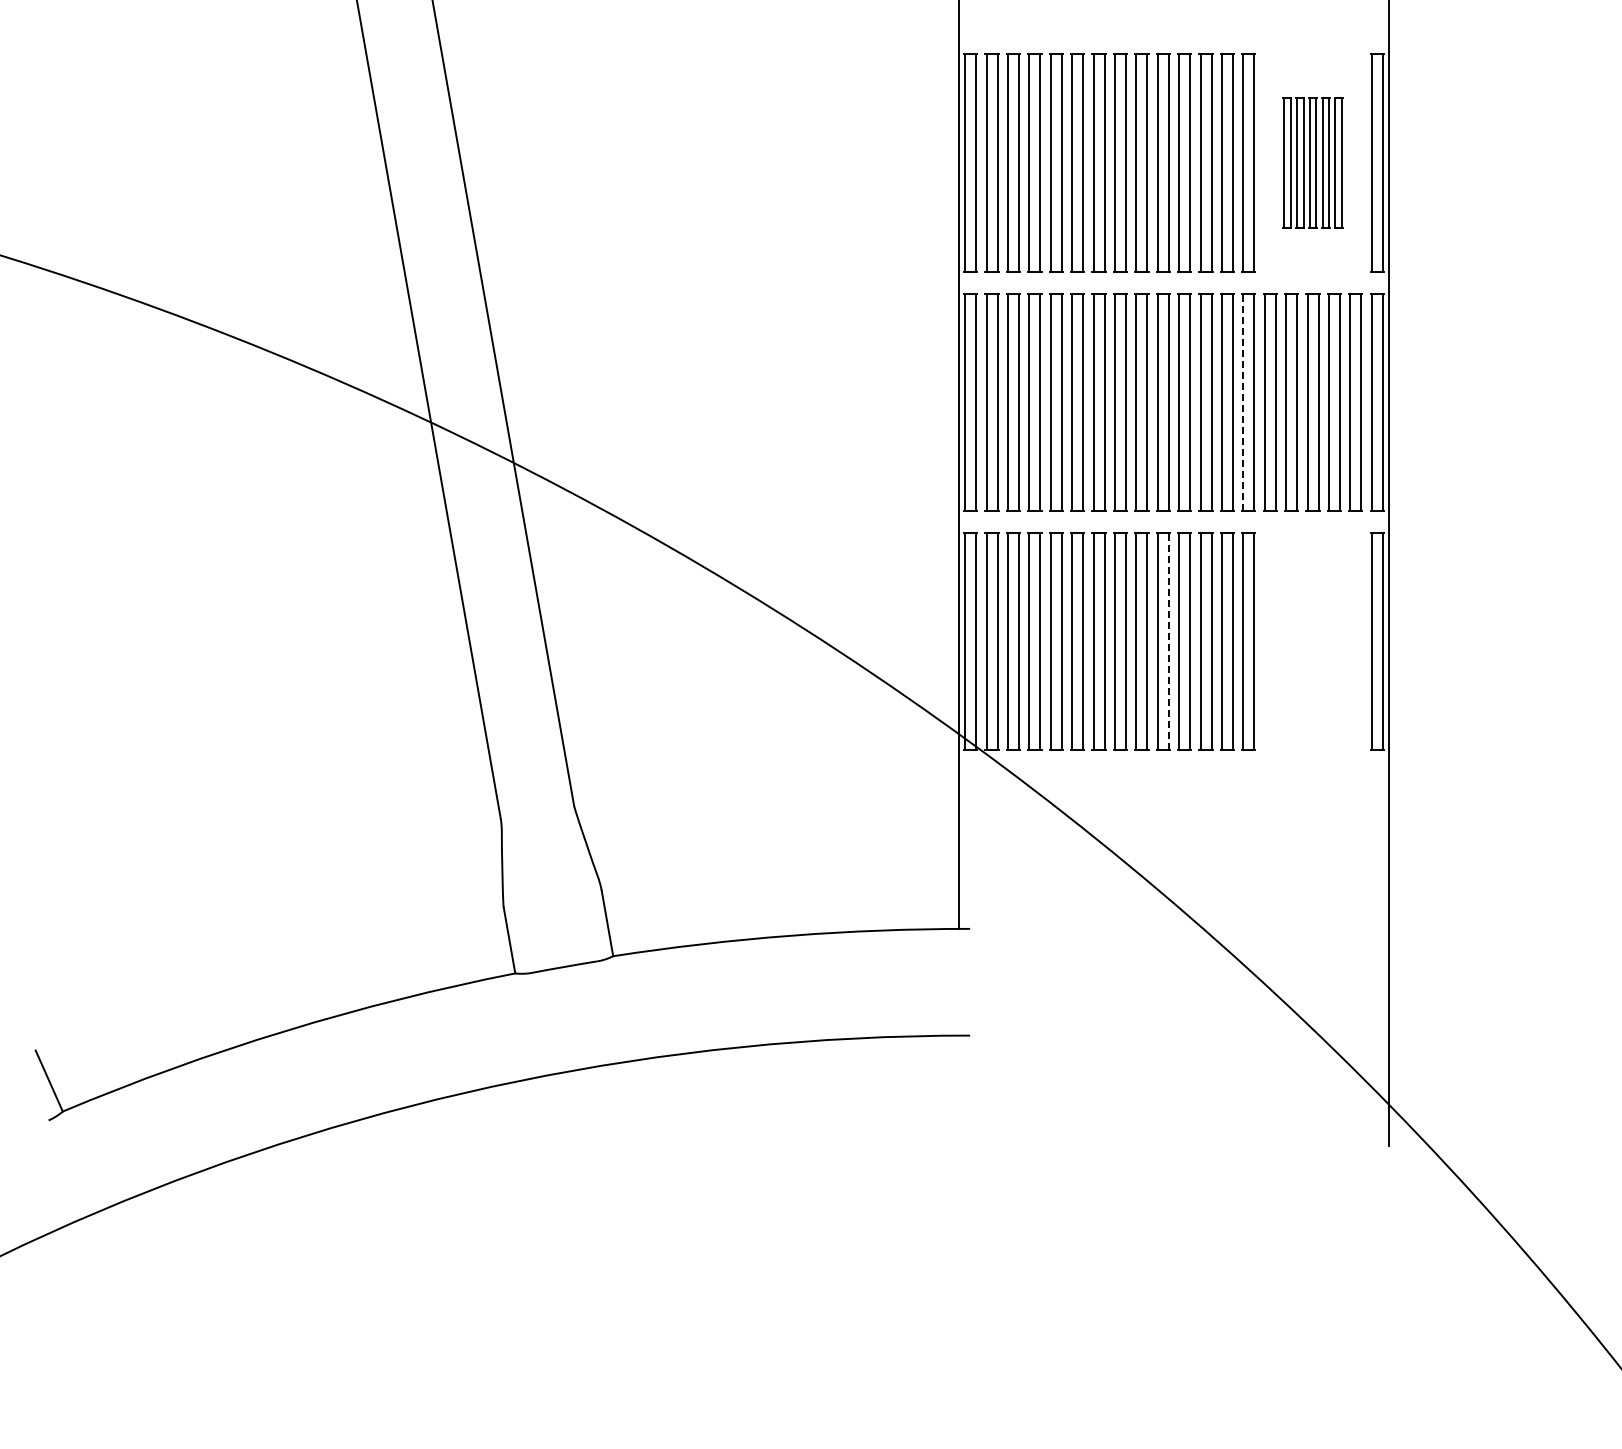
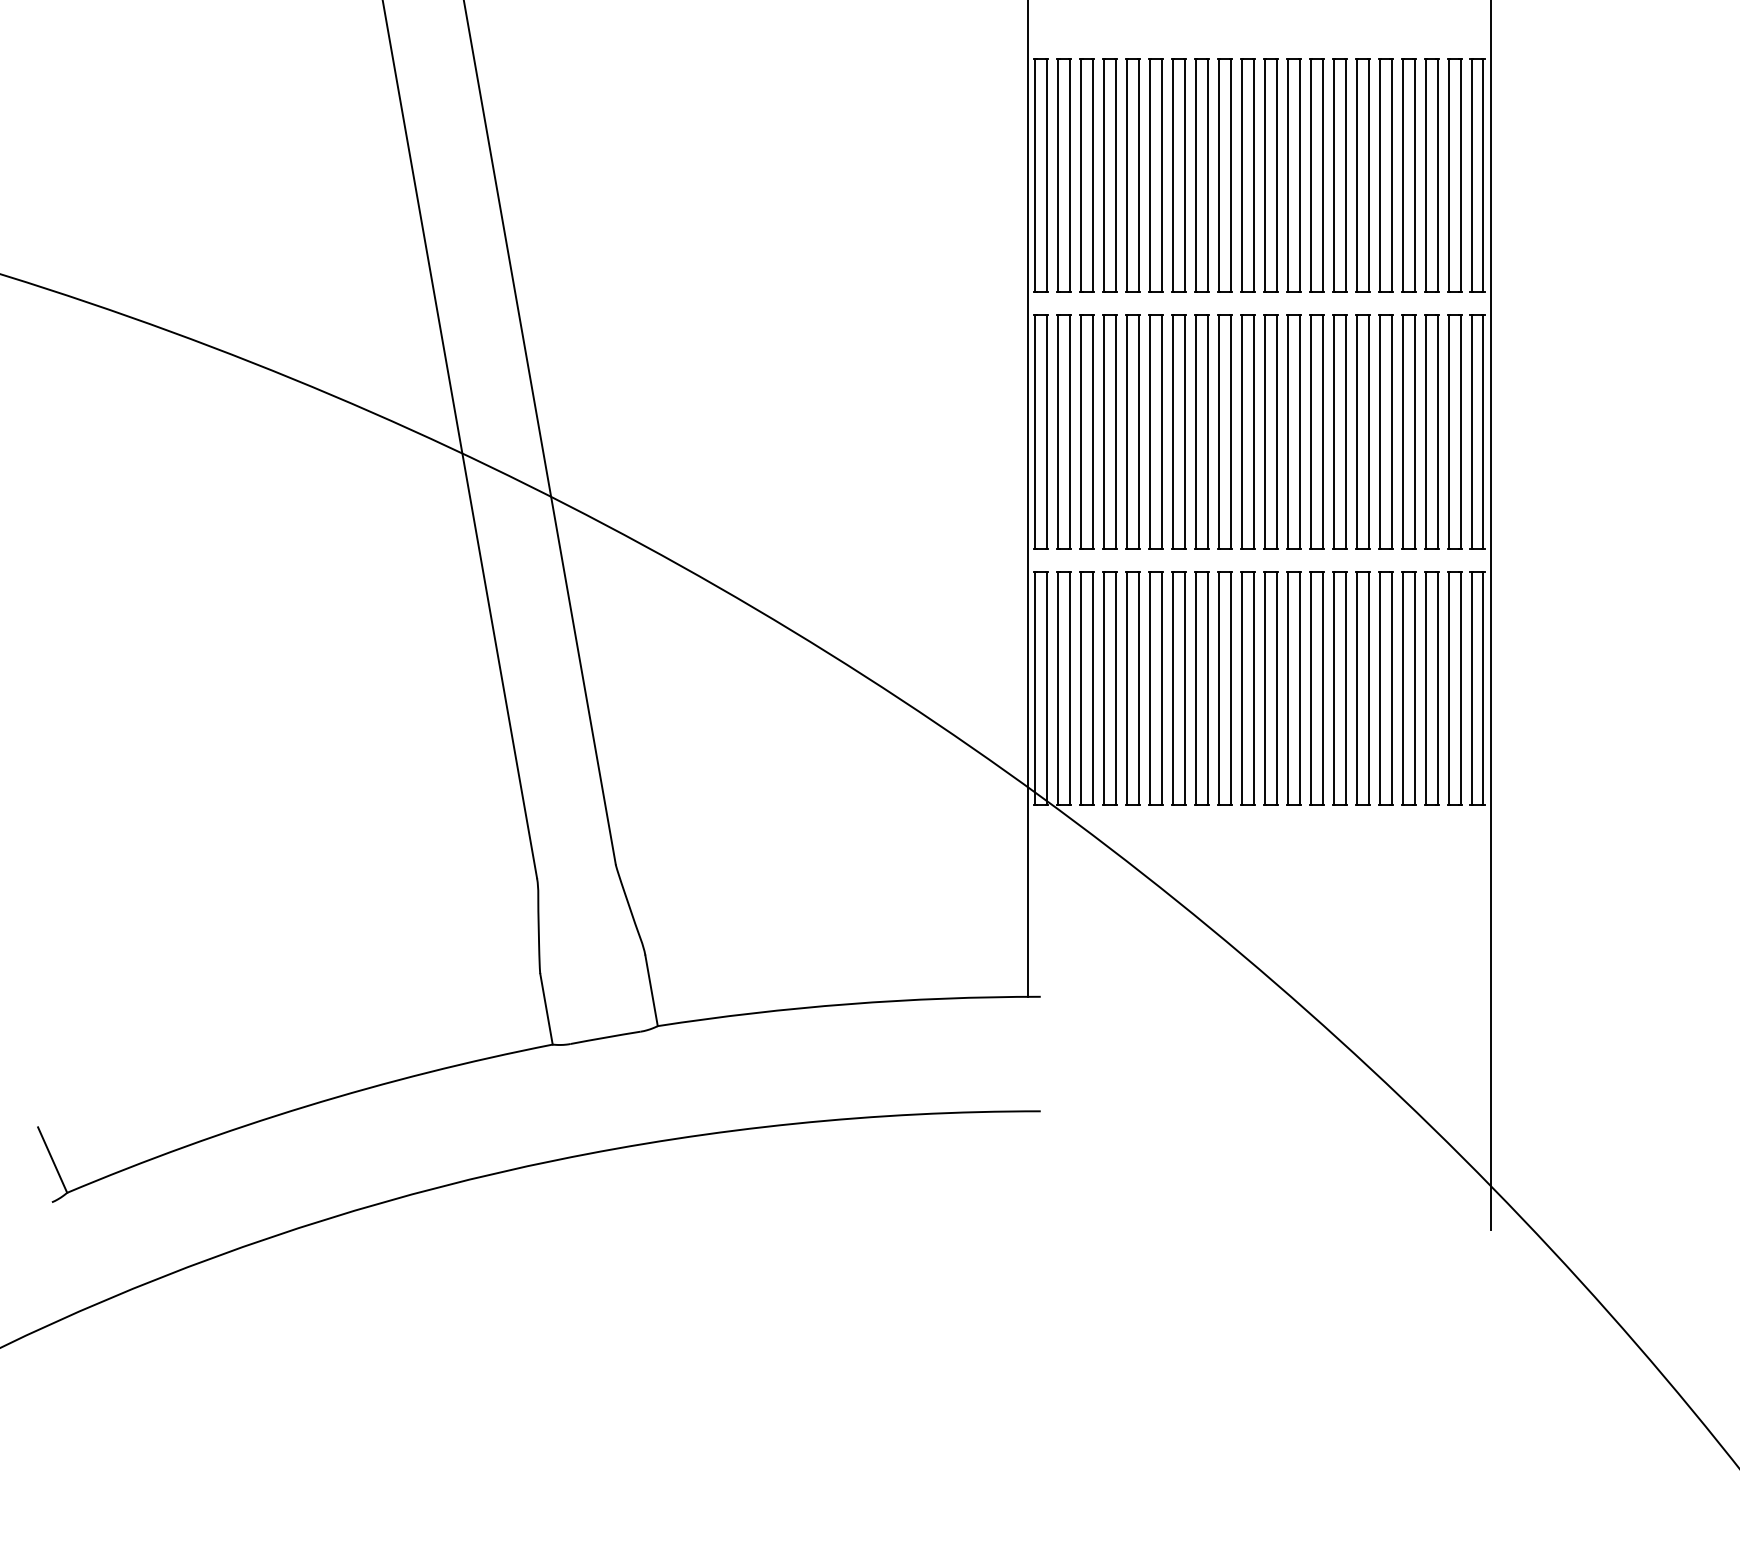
part: (1312, 162) -> (1408, 174), size x1.67
line: (1243, 402) -> (1334, 431), dashed -> solid
line: (1168, 641) -> (1253, 688), dashed -> solid
part: (1312, 641) -> (1408, 688), added

